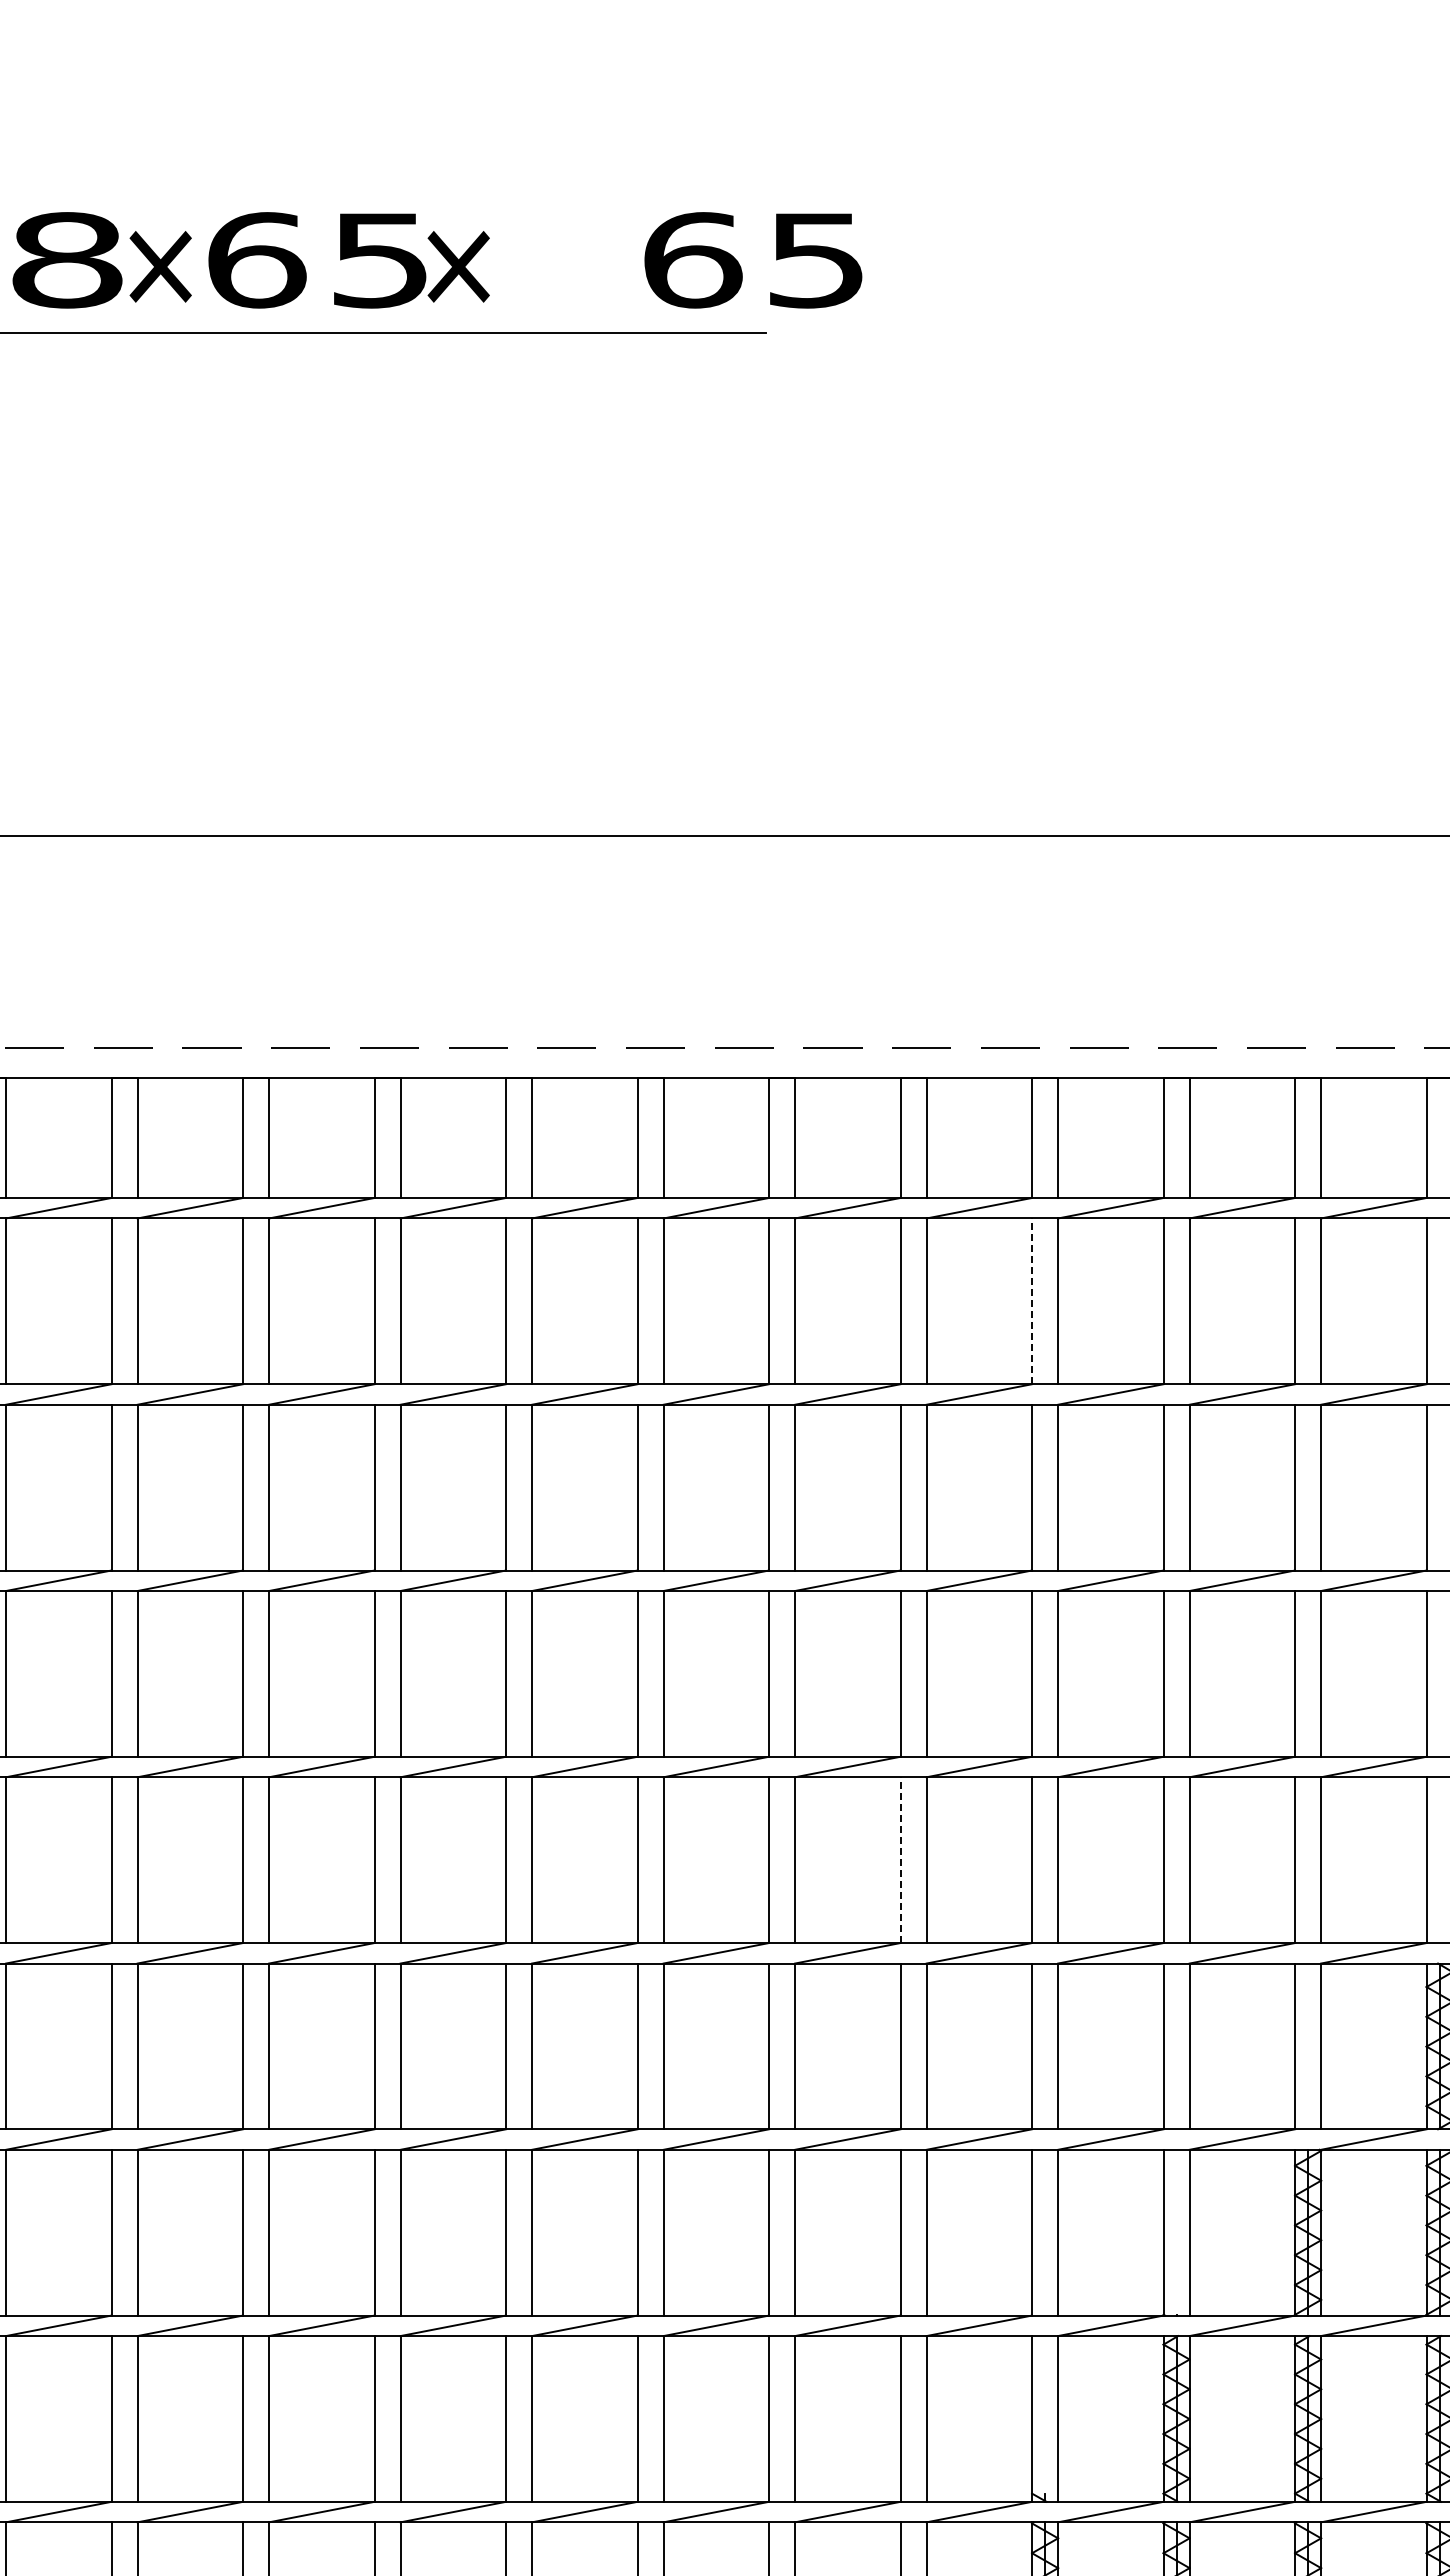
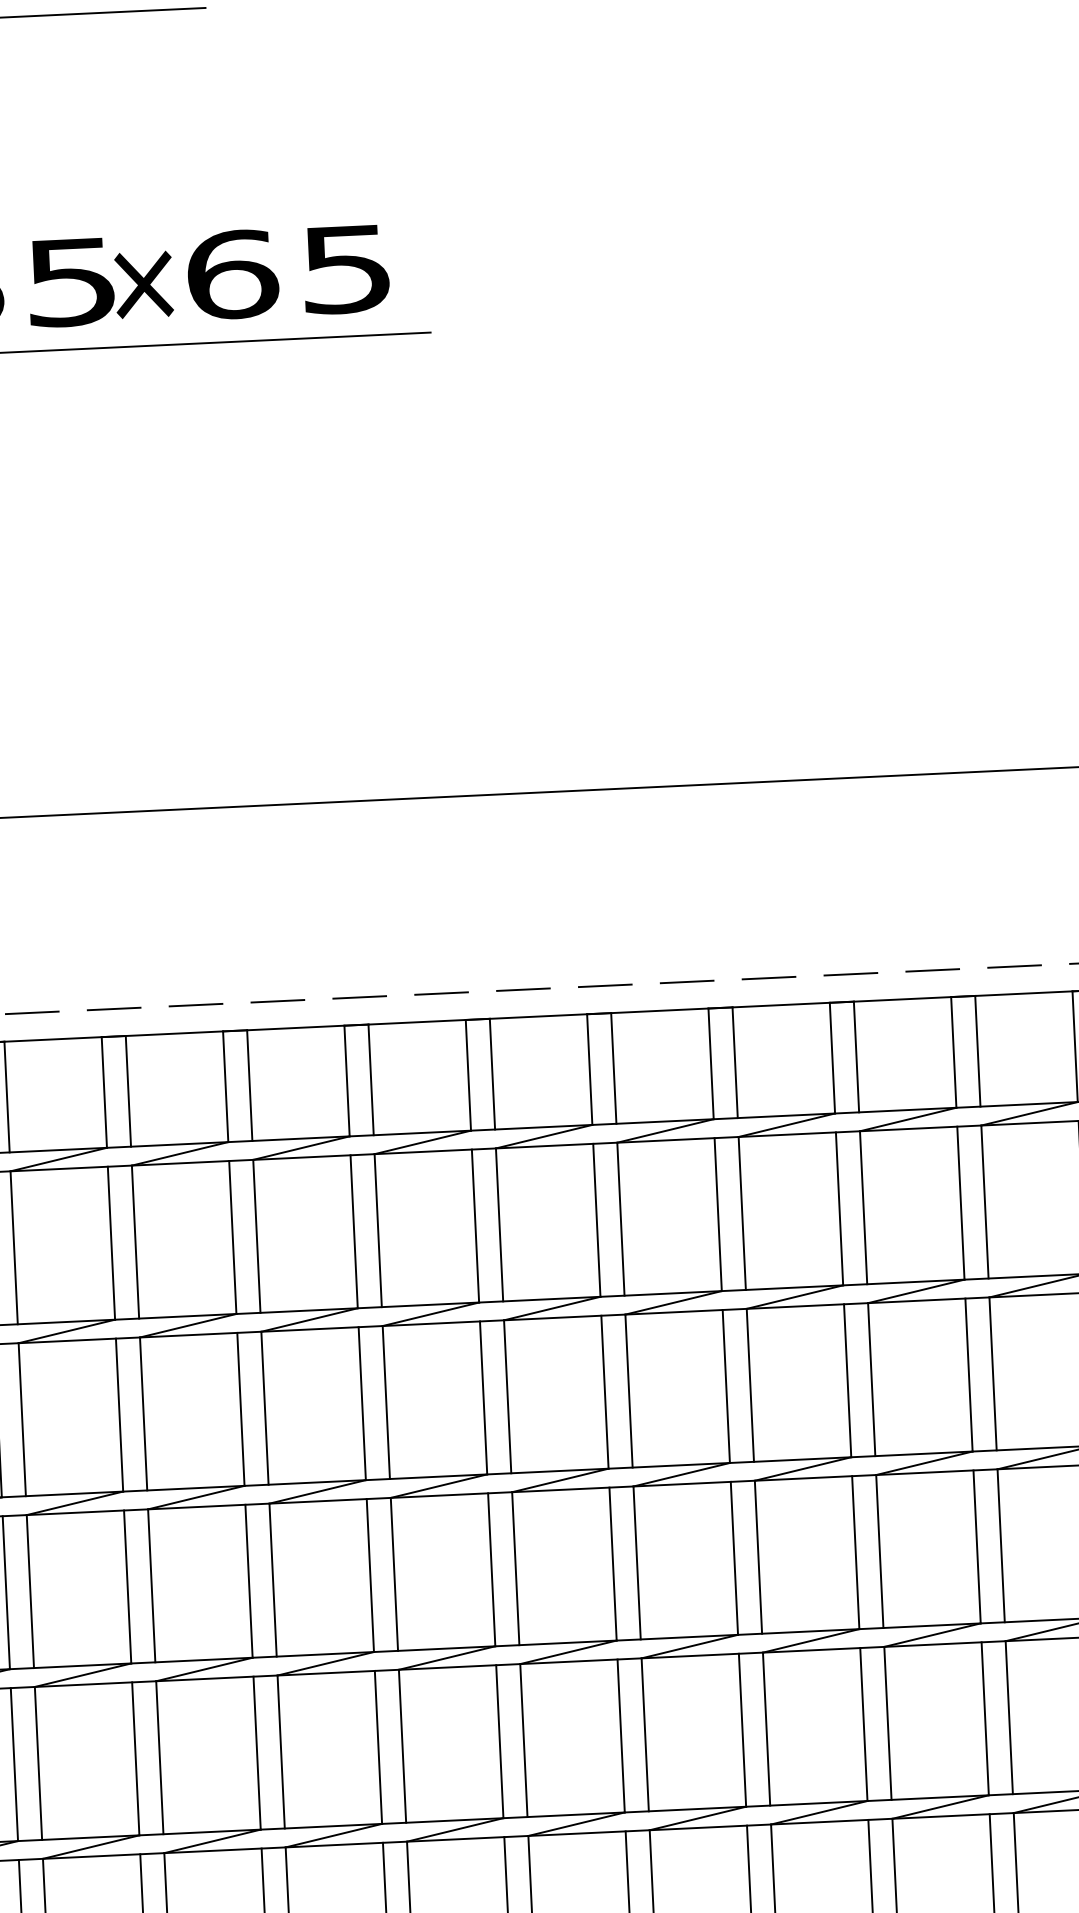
text: (753, 260) -> (288, 272), moved
line: (1032, 1301) -> (718, 1214), dashed -> solid
line: (900, 1860) -> (621, 1736), dashed -> solid

